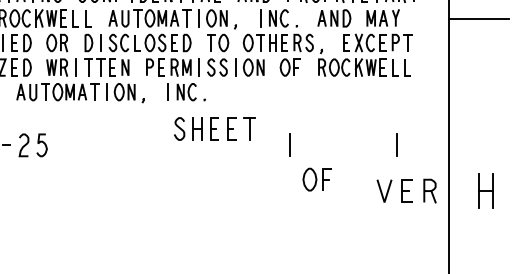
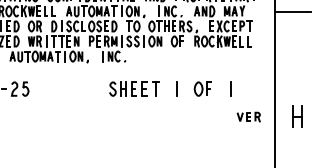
part: (214, 128) -> (134, 88), moved
line: (396, 144) -> (230, 88), moved
part: (316, 178) -> (202, 88), moved
part: (406, 190) -> (248, 116), size x0.62

